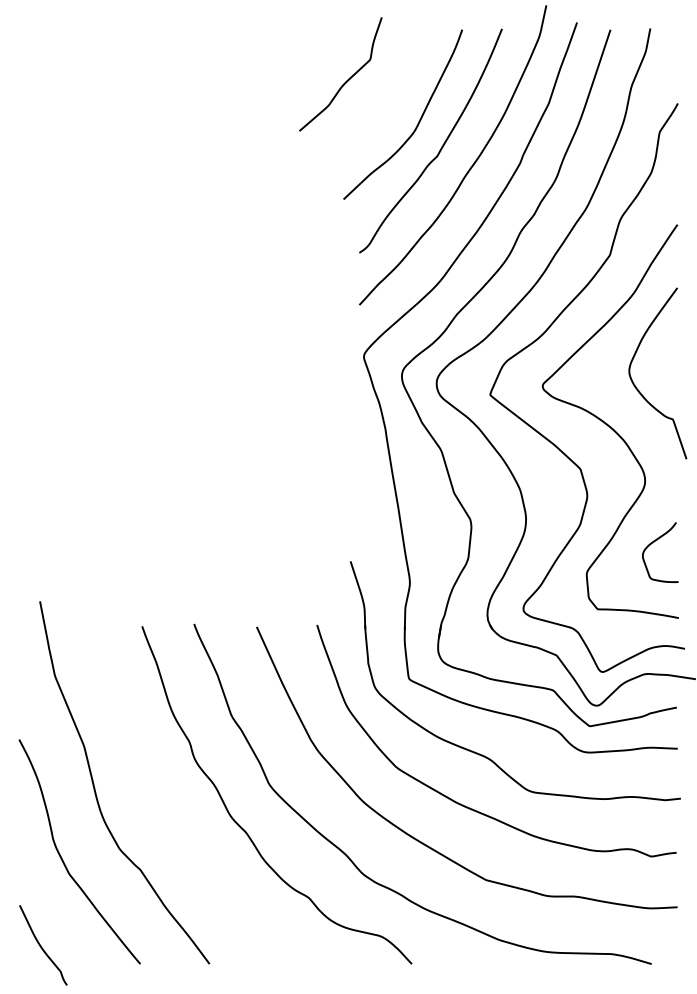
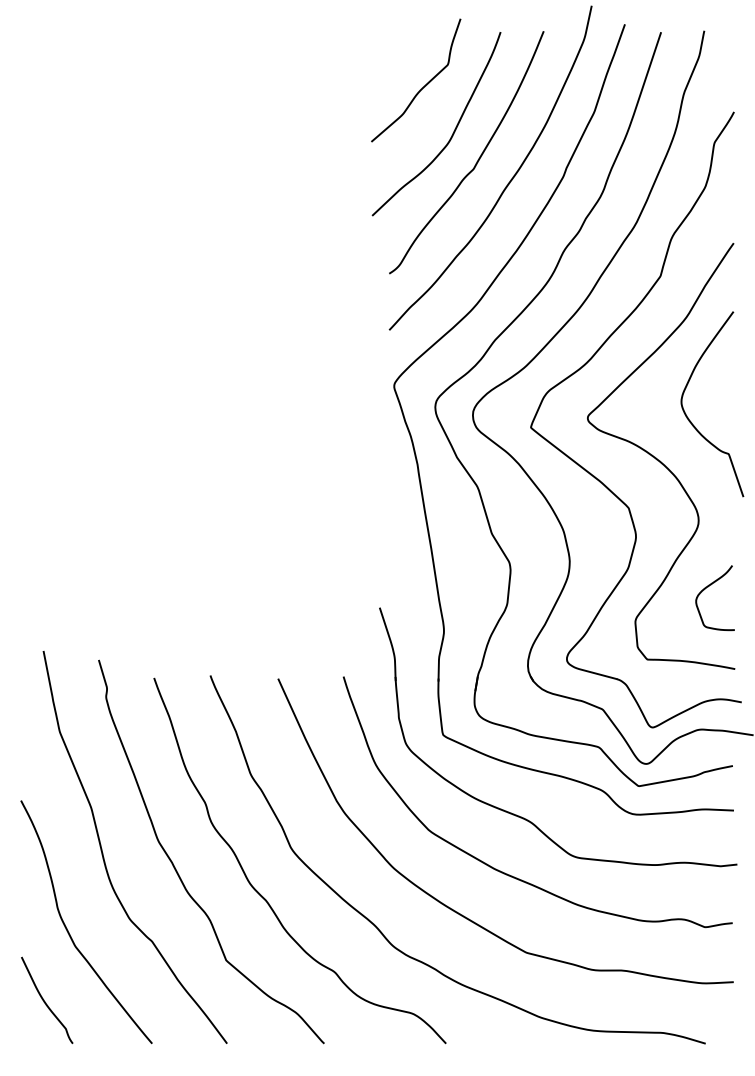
curve: (347, 79) -> (423, 86), moved
curve: (163, 804) -> (177, 870), added
curve: (41, 946) -> (45, 1001), moved

